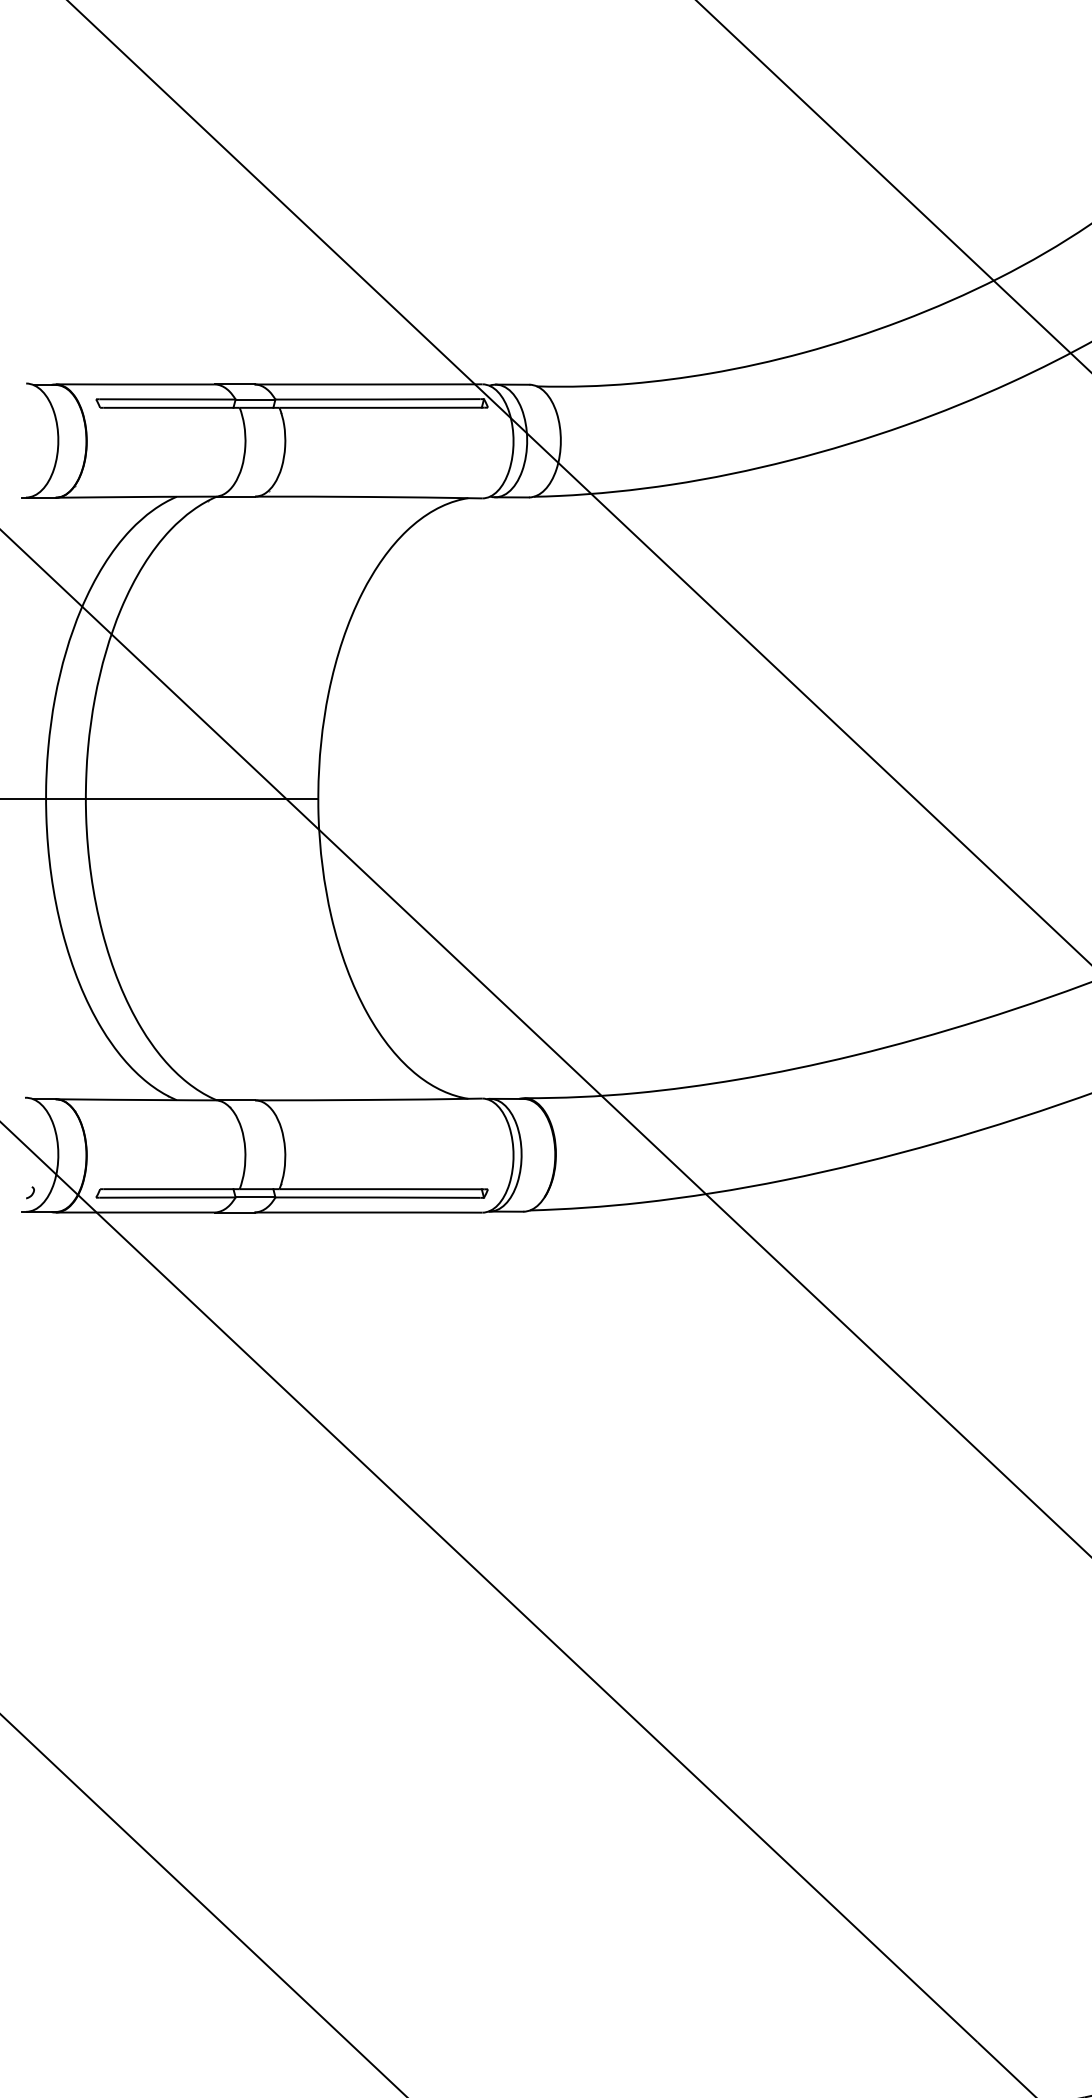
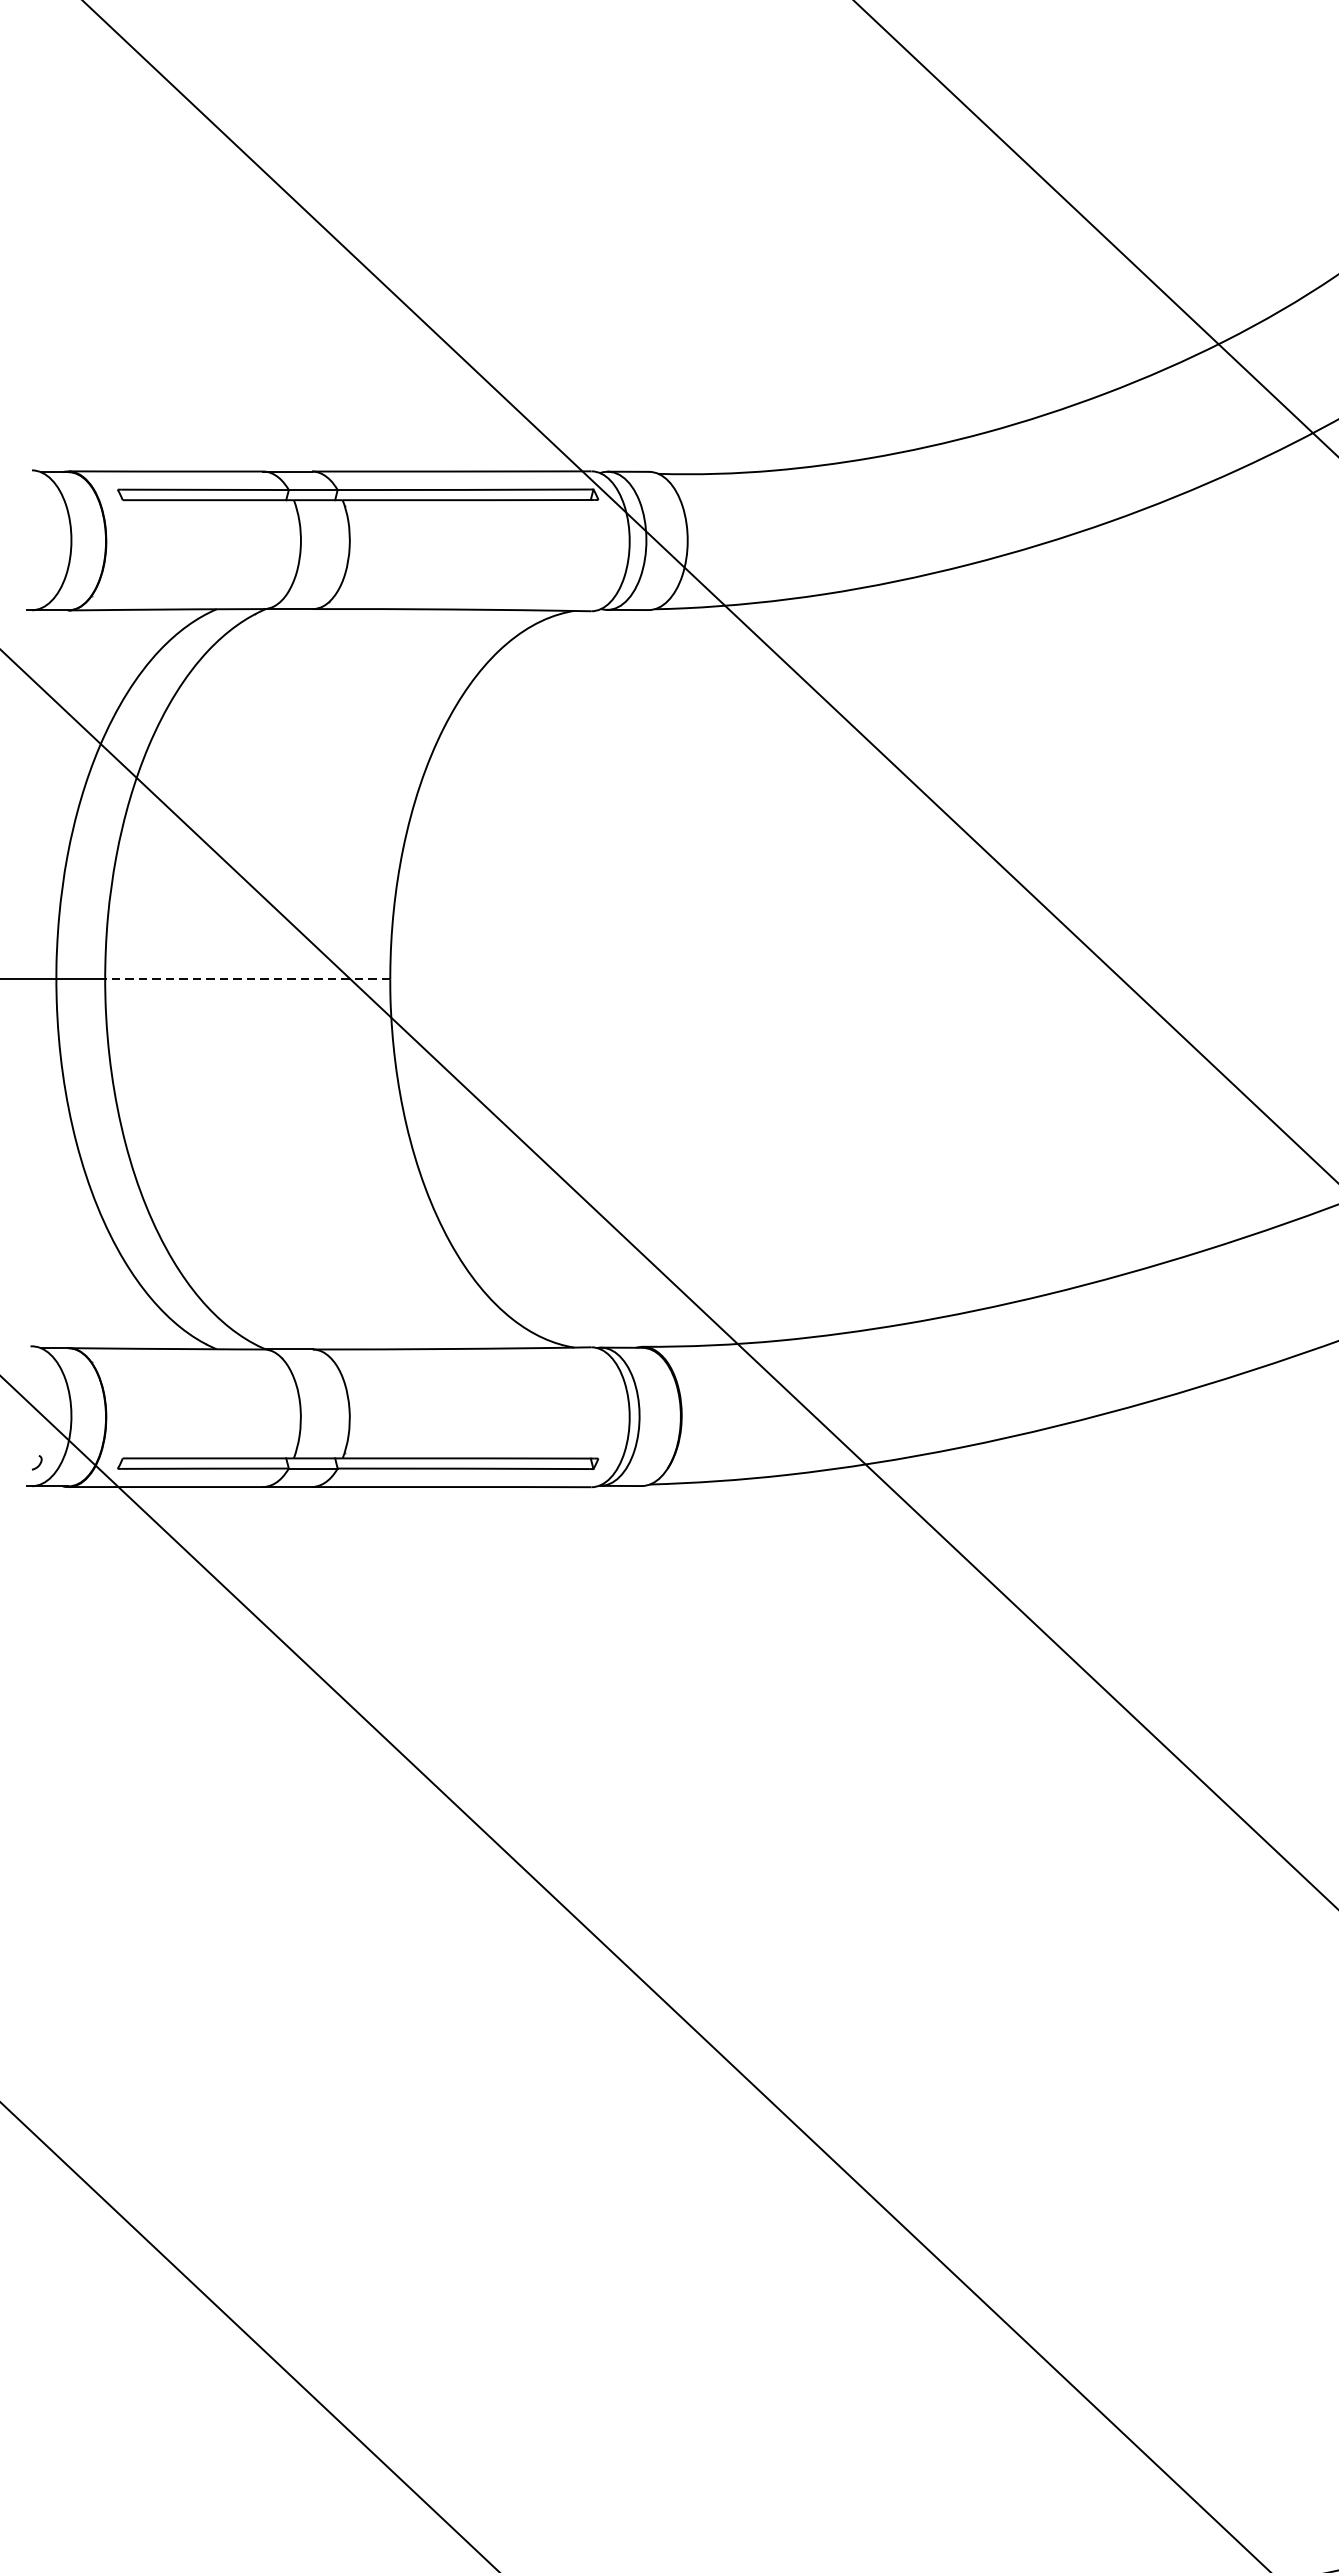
line: (201, 798) -> (247, 979), solid -> dashed

